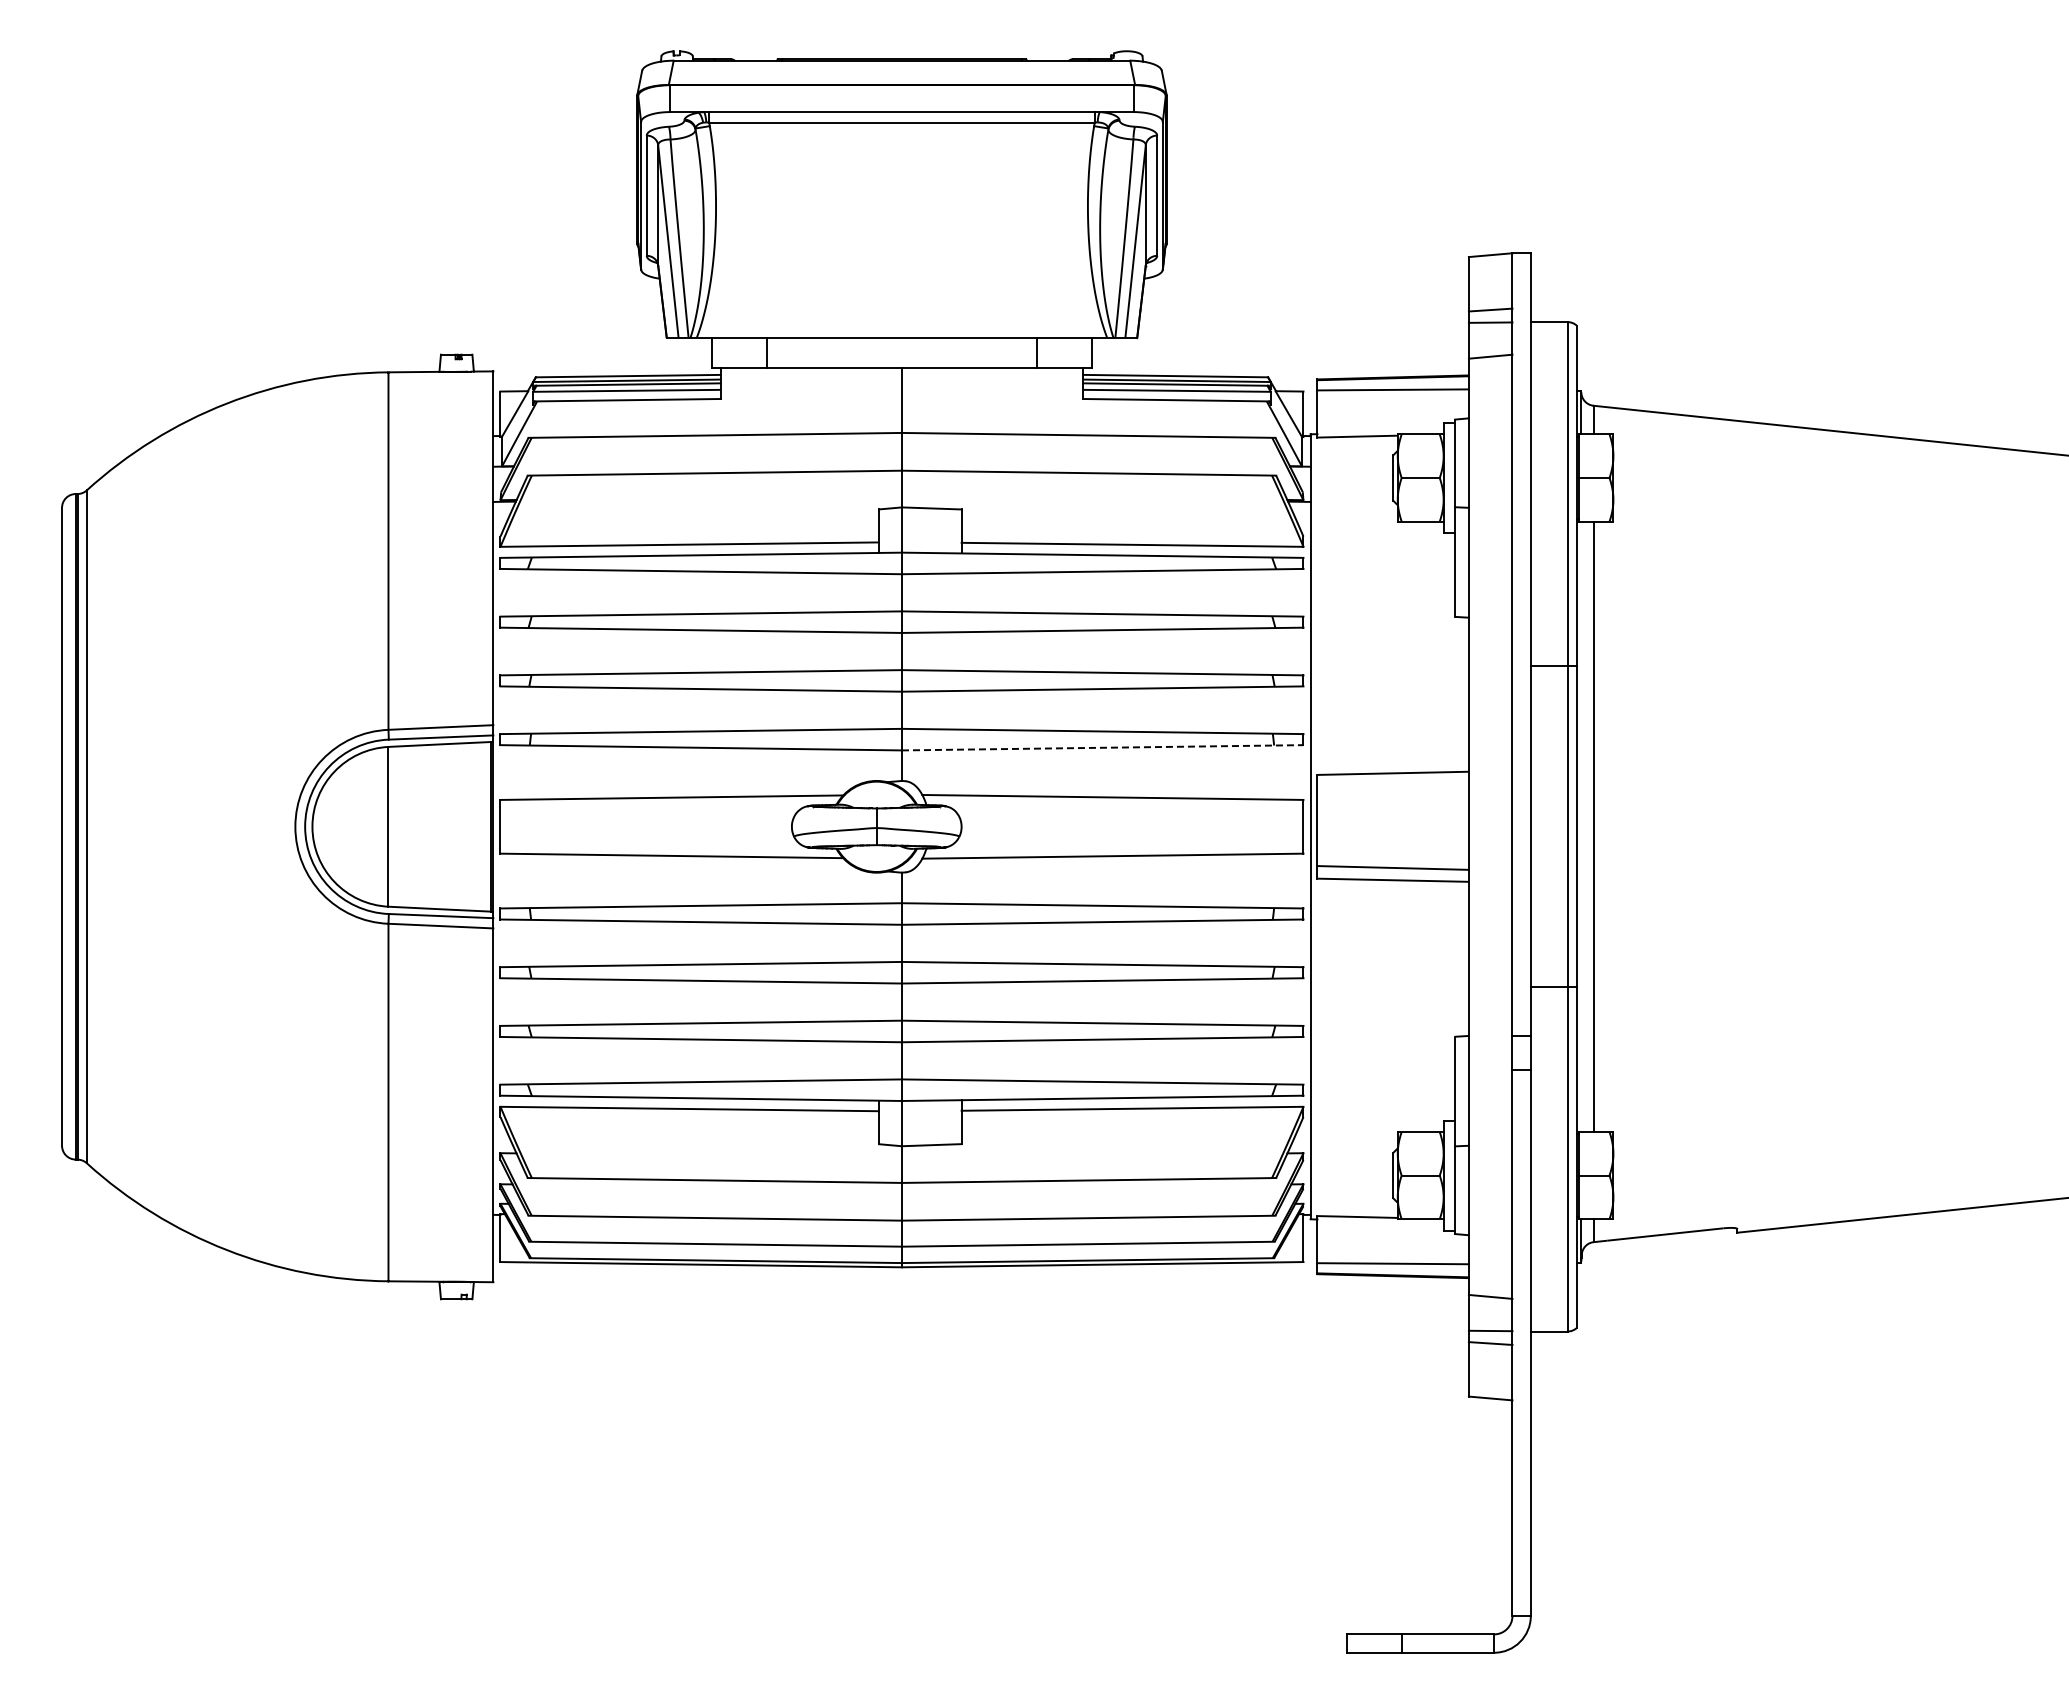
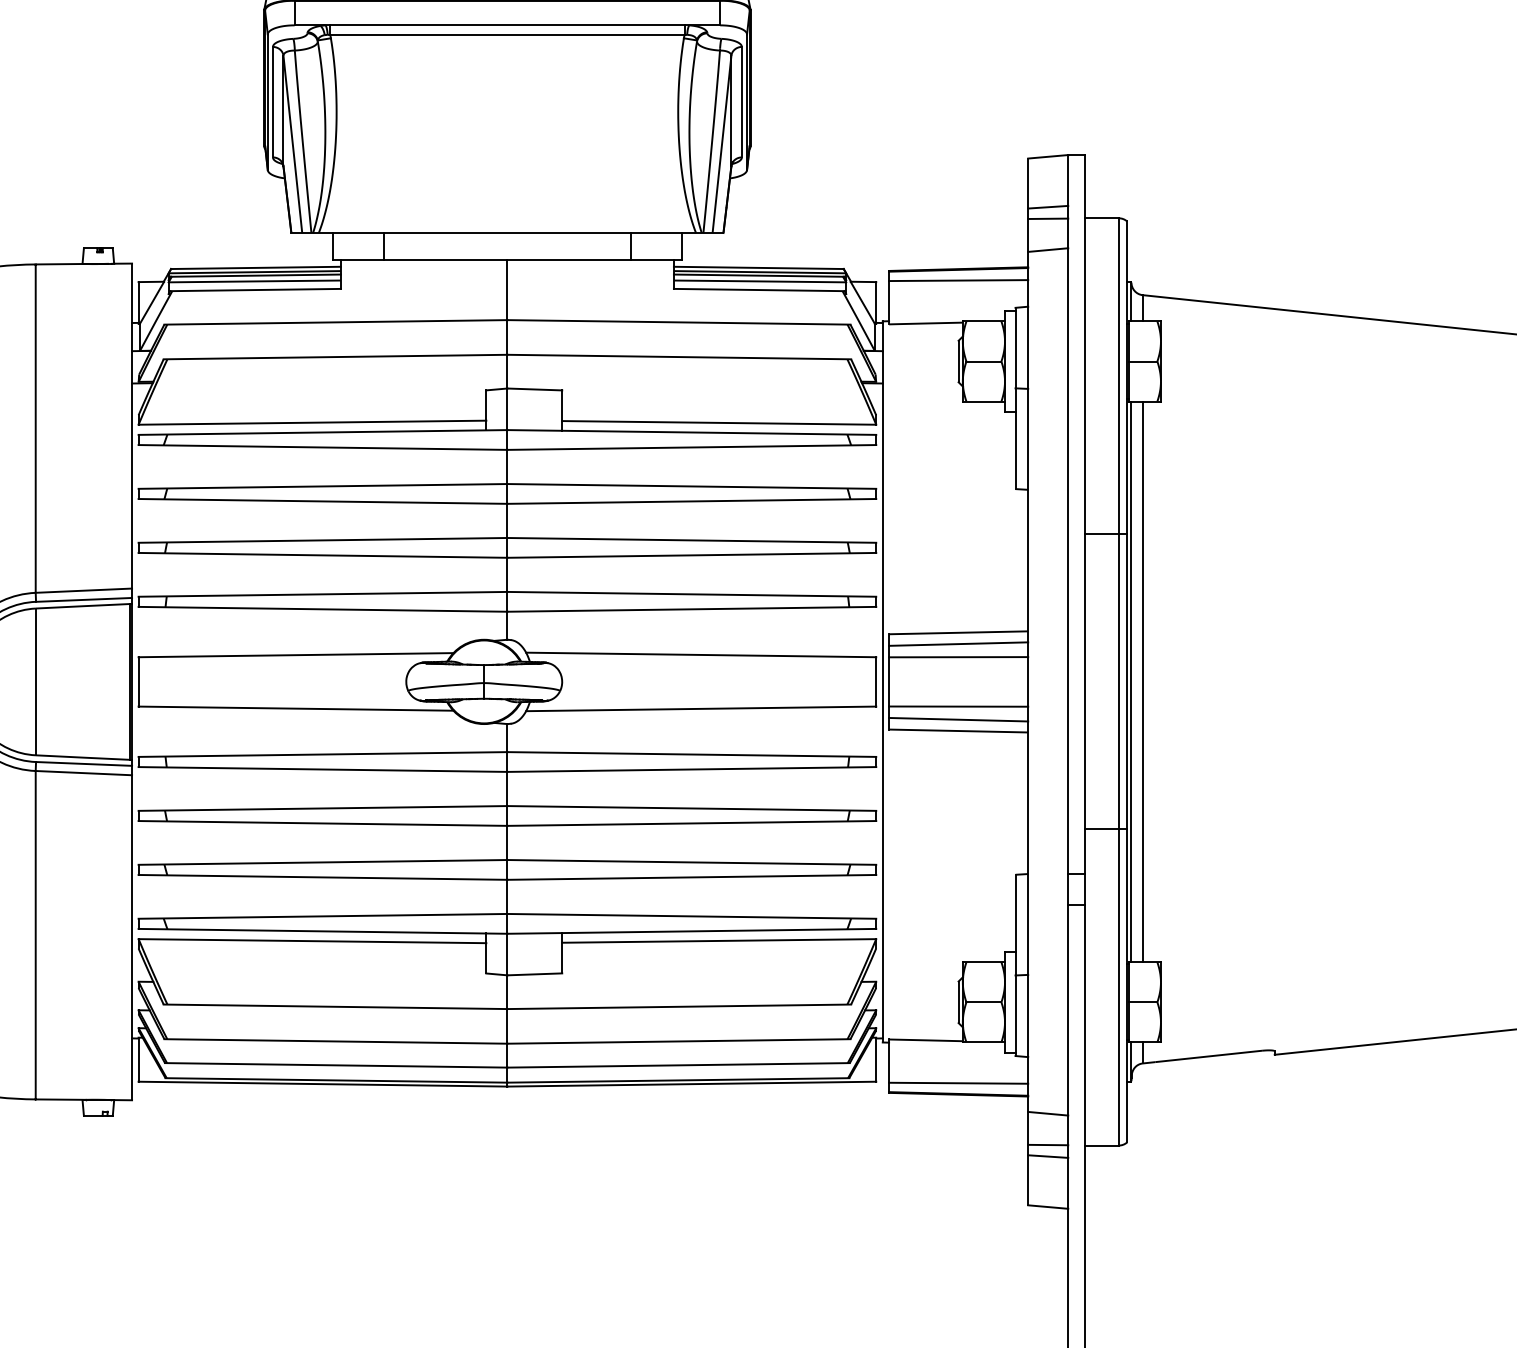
line: (1102, 747) -> (691, 609), dashed -> solid
line: (1392, 785) -> (958, 643), added
line: (1392, 799) -> (958, 656), added
line: (1581, 826) -> (1131, 681), added
line: (1392, 853) -> (958, 706), added

